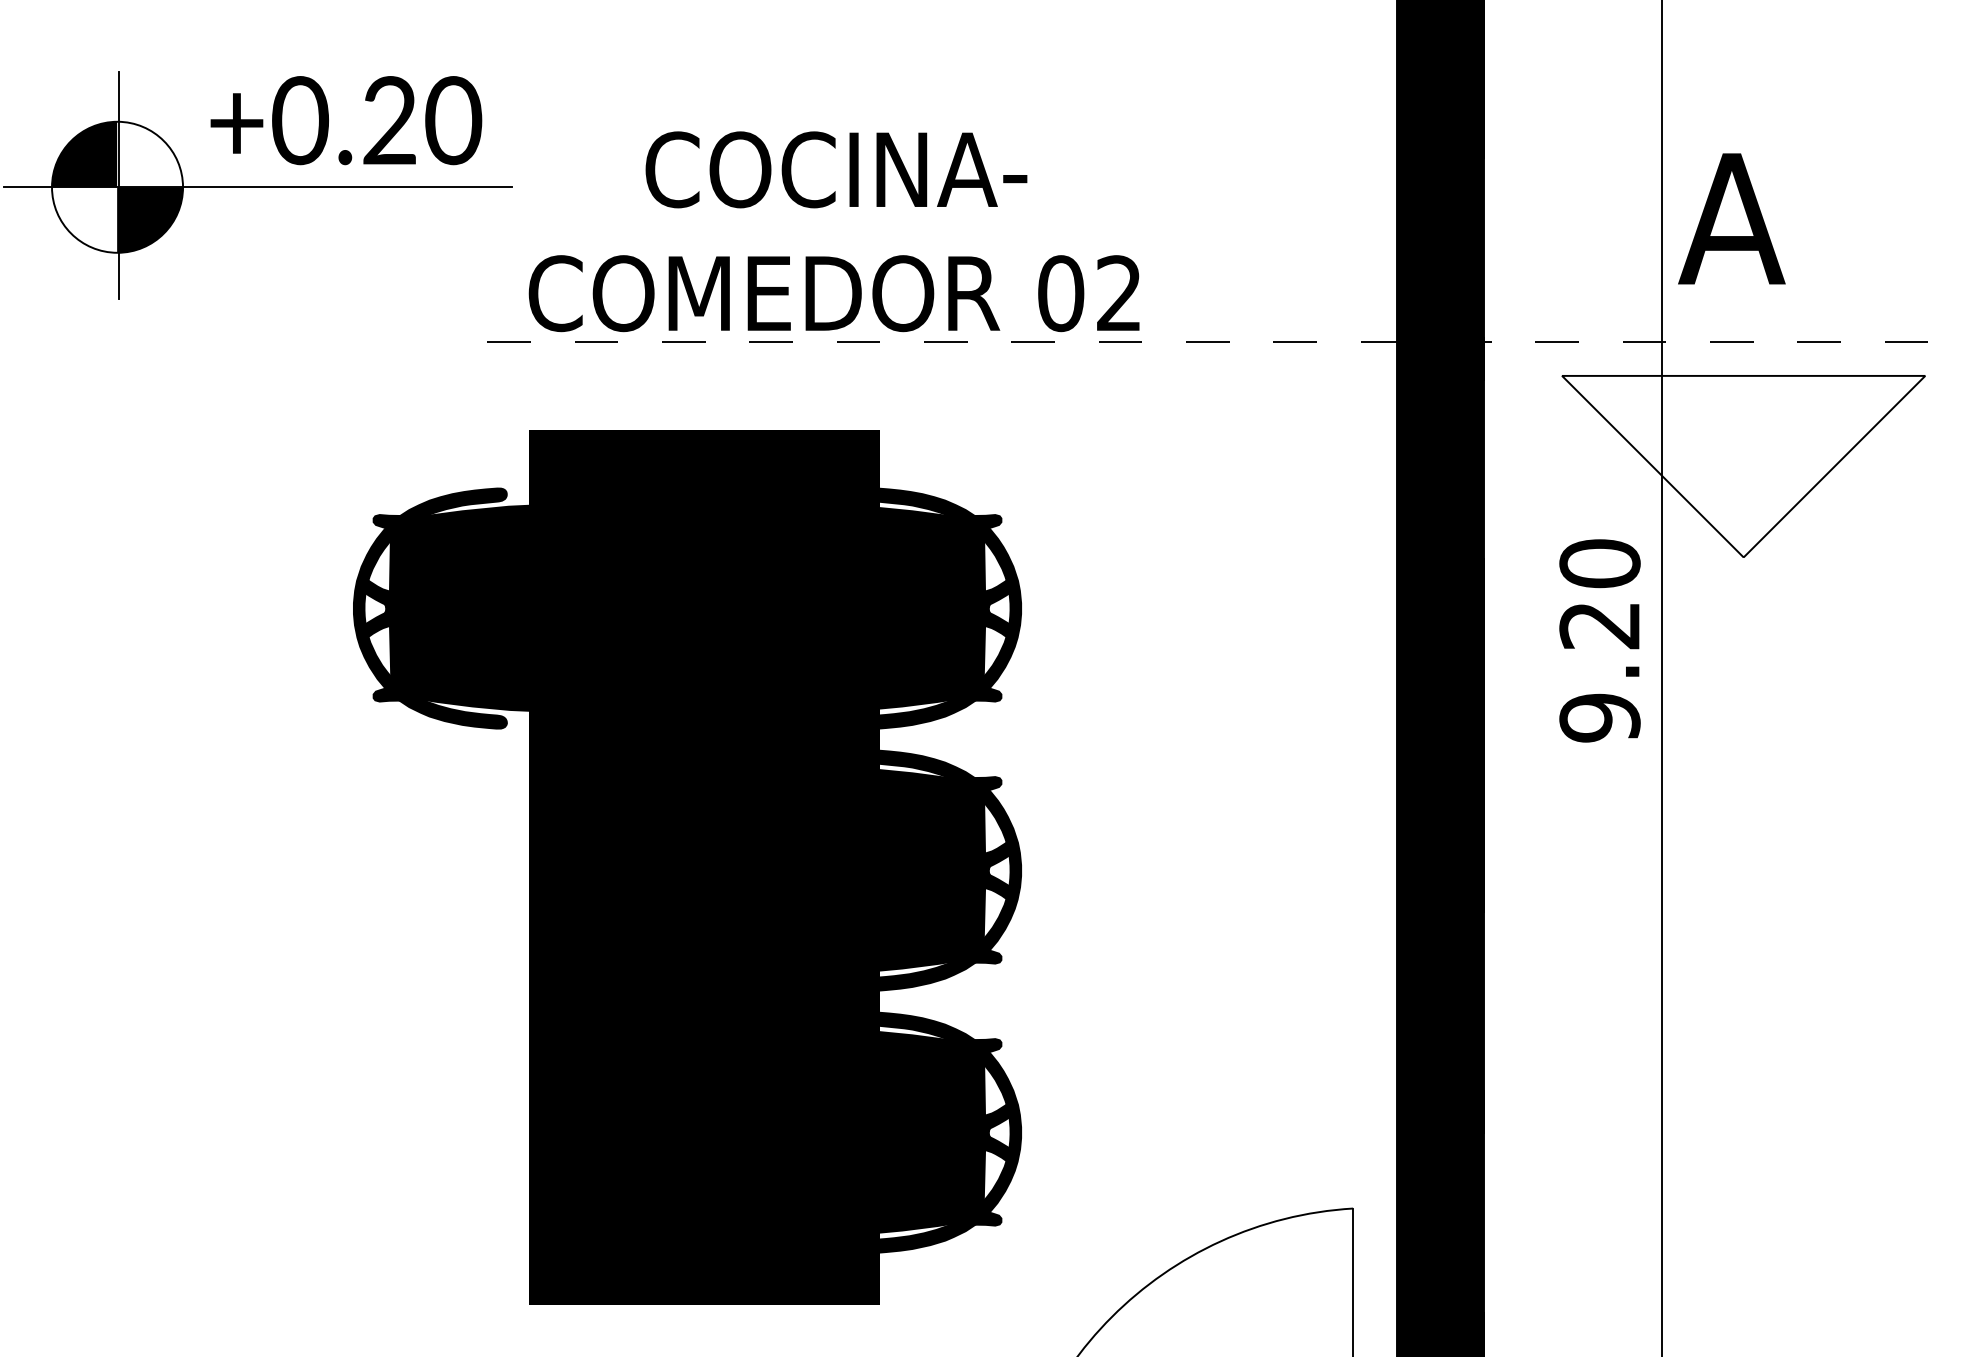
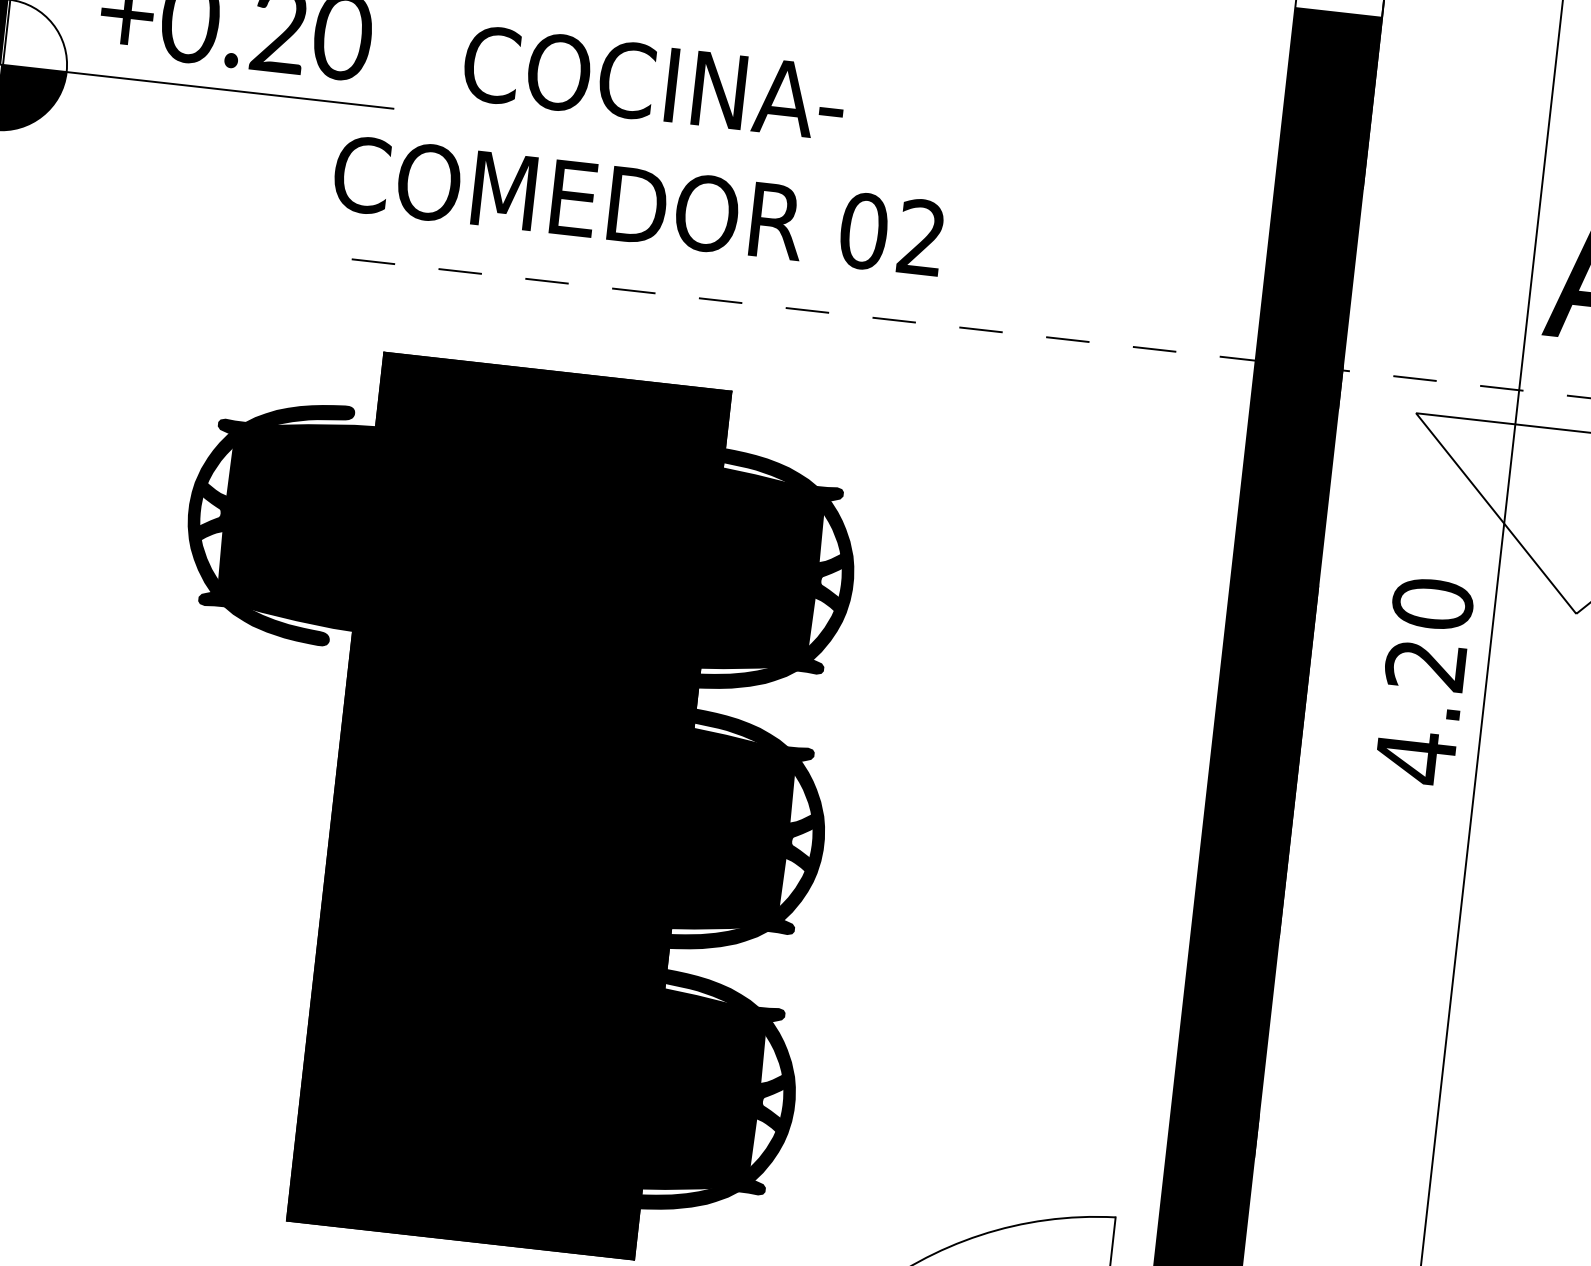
text: (833, 231) -> (644, 144), moved
text: (1599, 717) -> (1415, 756), 9.20 -> 4.20

